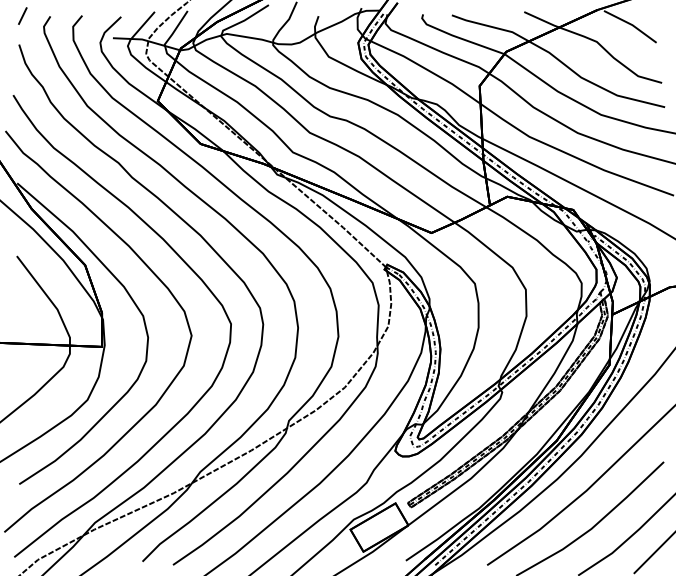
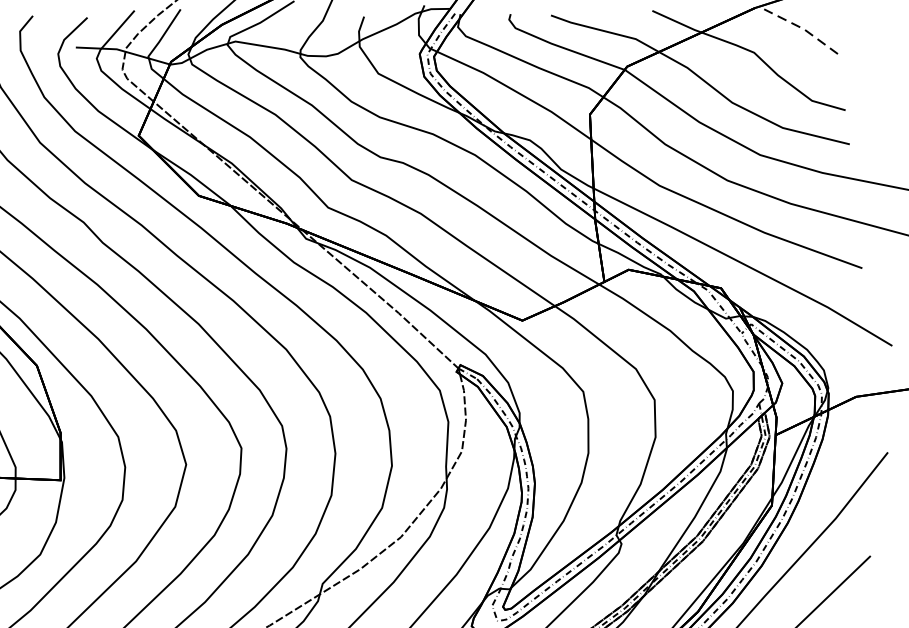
line: (631, 24) -> (802, 28), solid -> dashed

